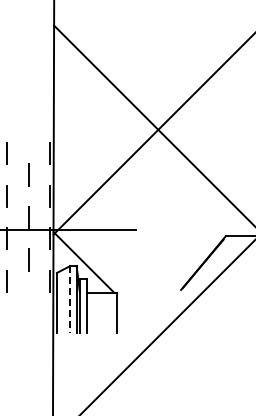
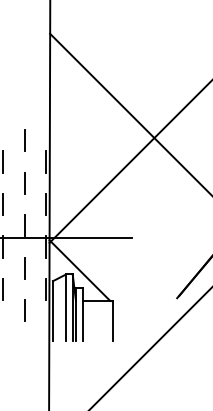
line: (28, 132) -> (24, 140), added
line: (70, 299) -> (66, 307), dashed -> solid
line: (28, 302) -> (24, 310), added

